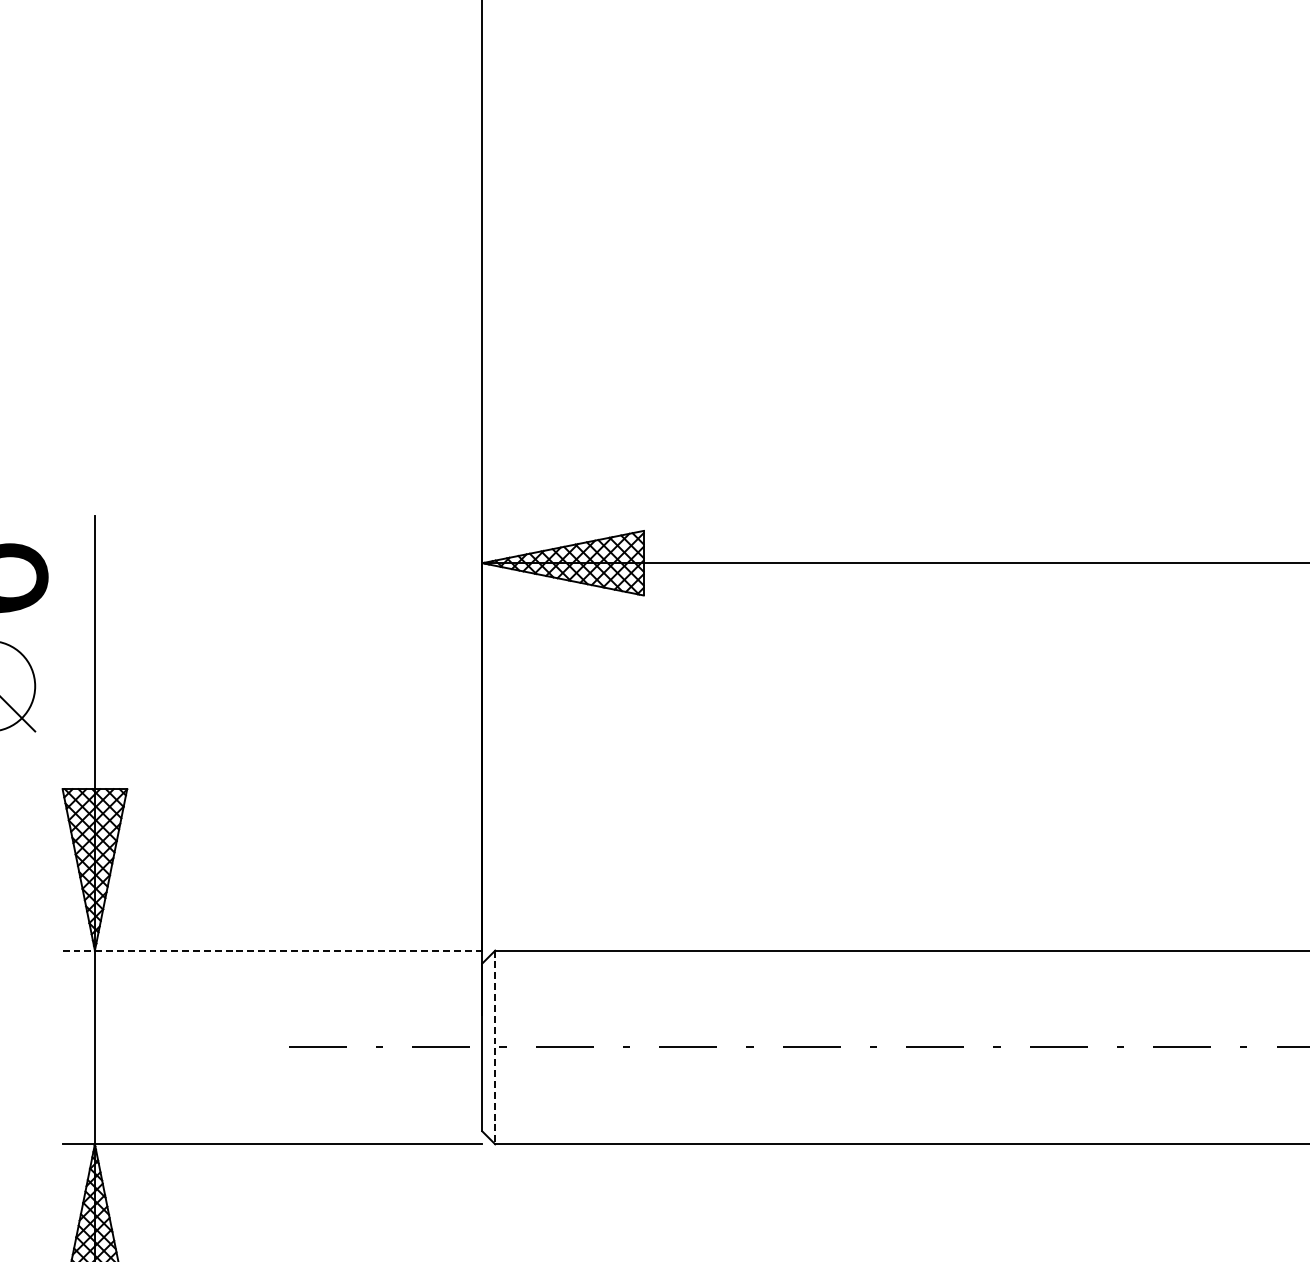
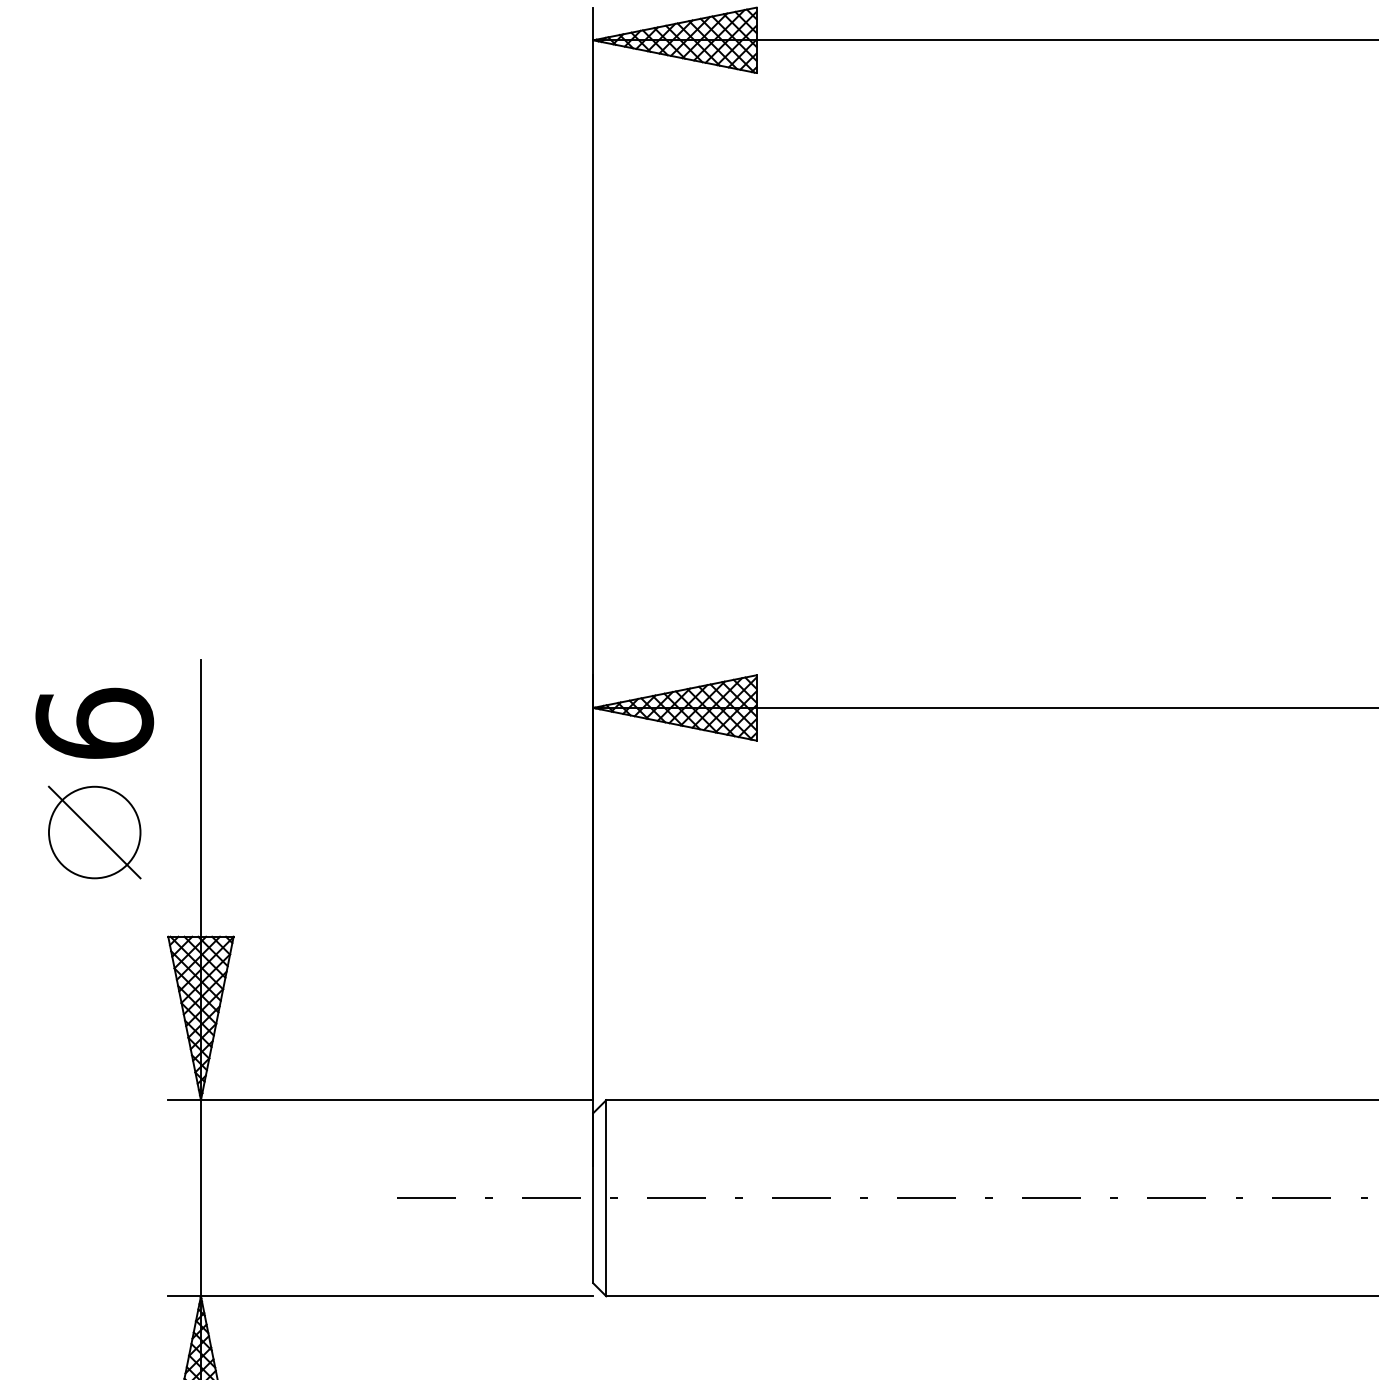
line: (273, 950) -> (381, 1100), dashed -> solid
line: (495, 1047) -> (606, 1198), dashed -> solid

